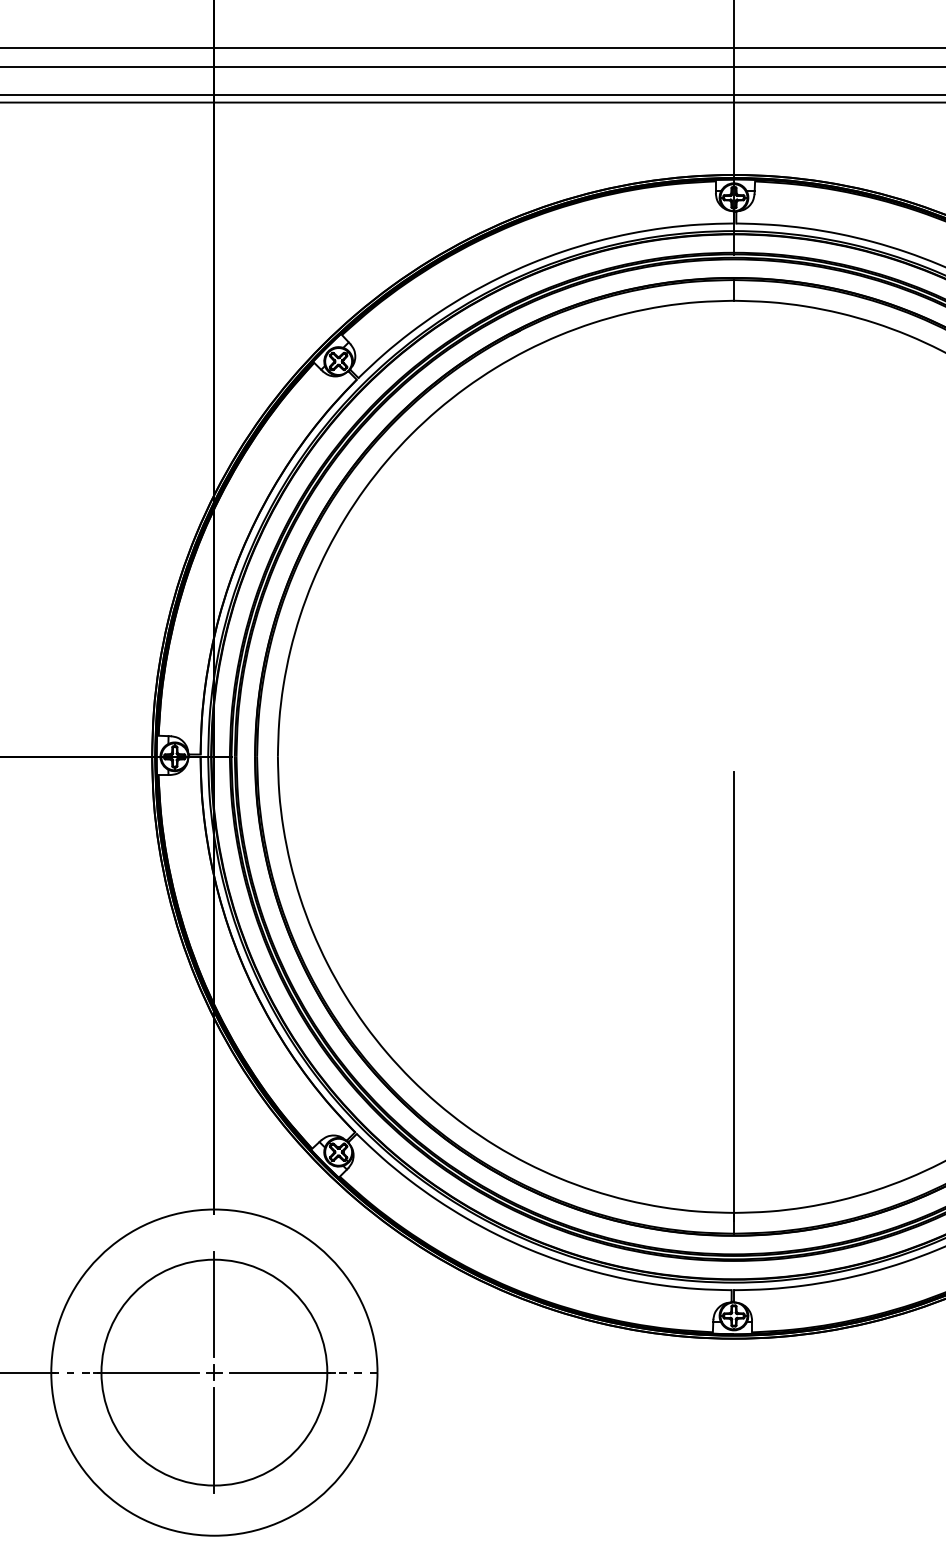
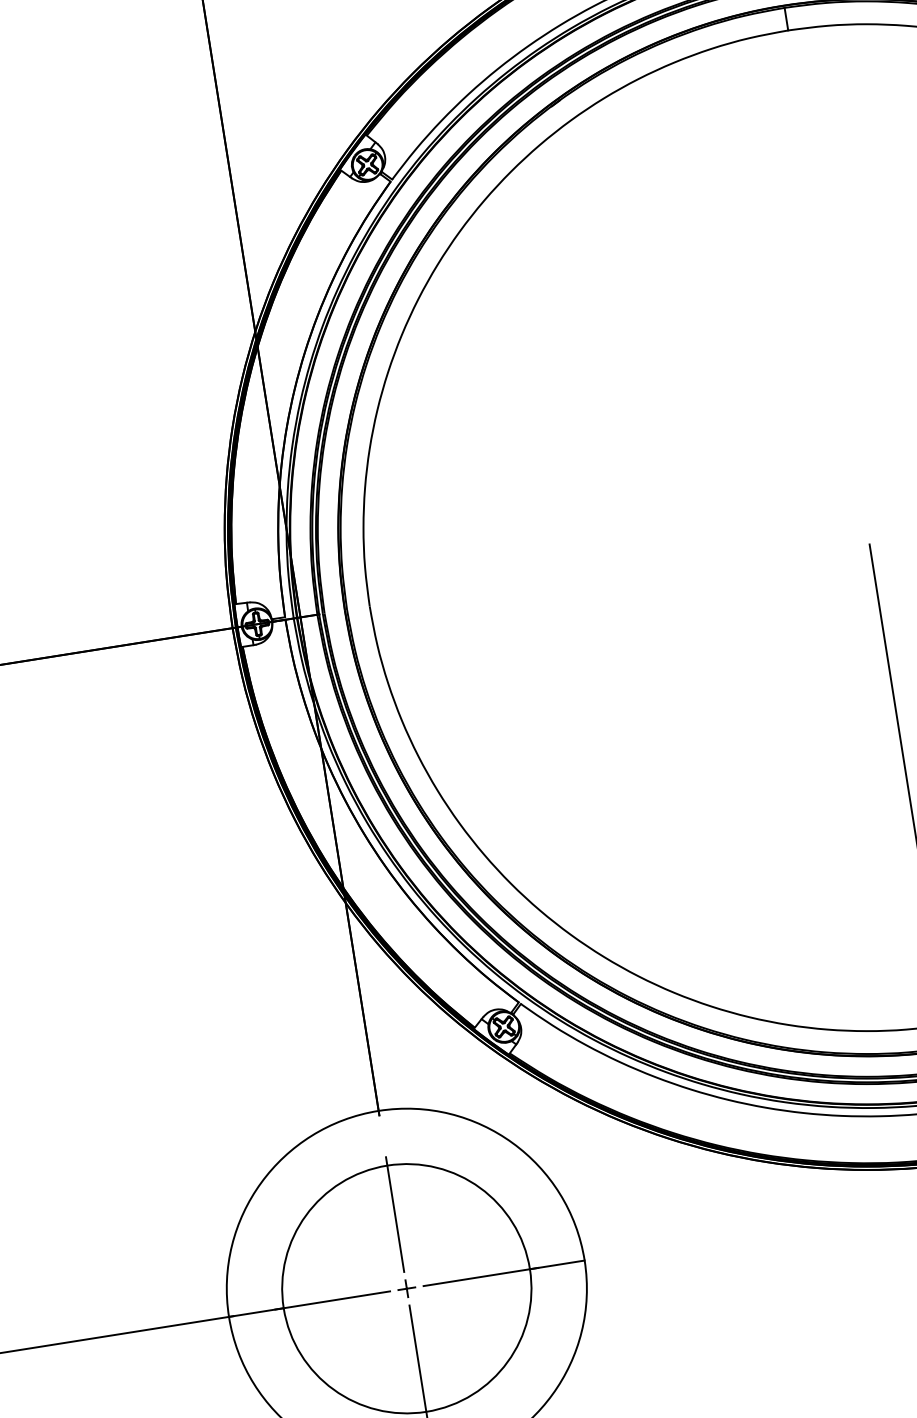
line: (76, 1372) -> (256, 1312), dashed -> solid
line: (351, 1372) -> (556, 1264), dashed -> solid

